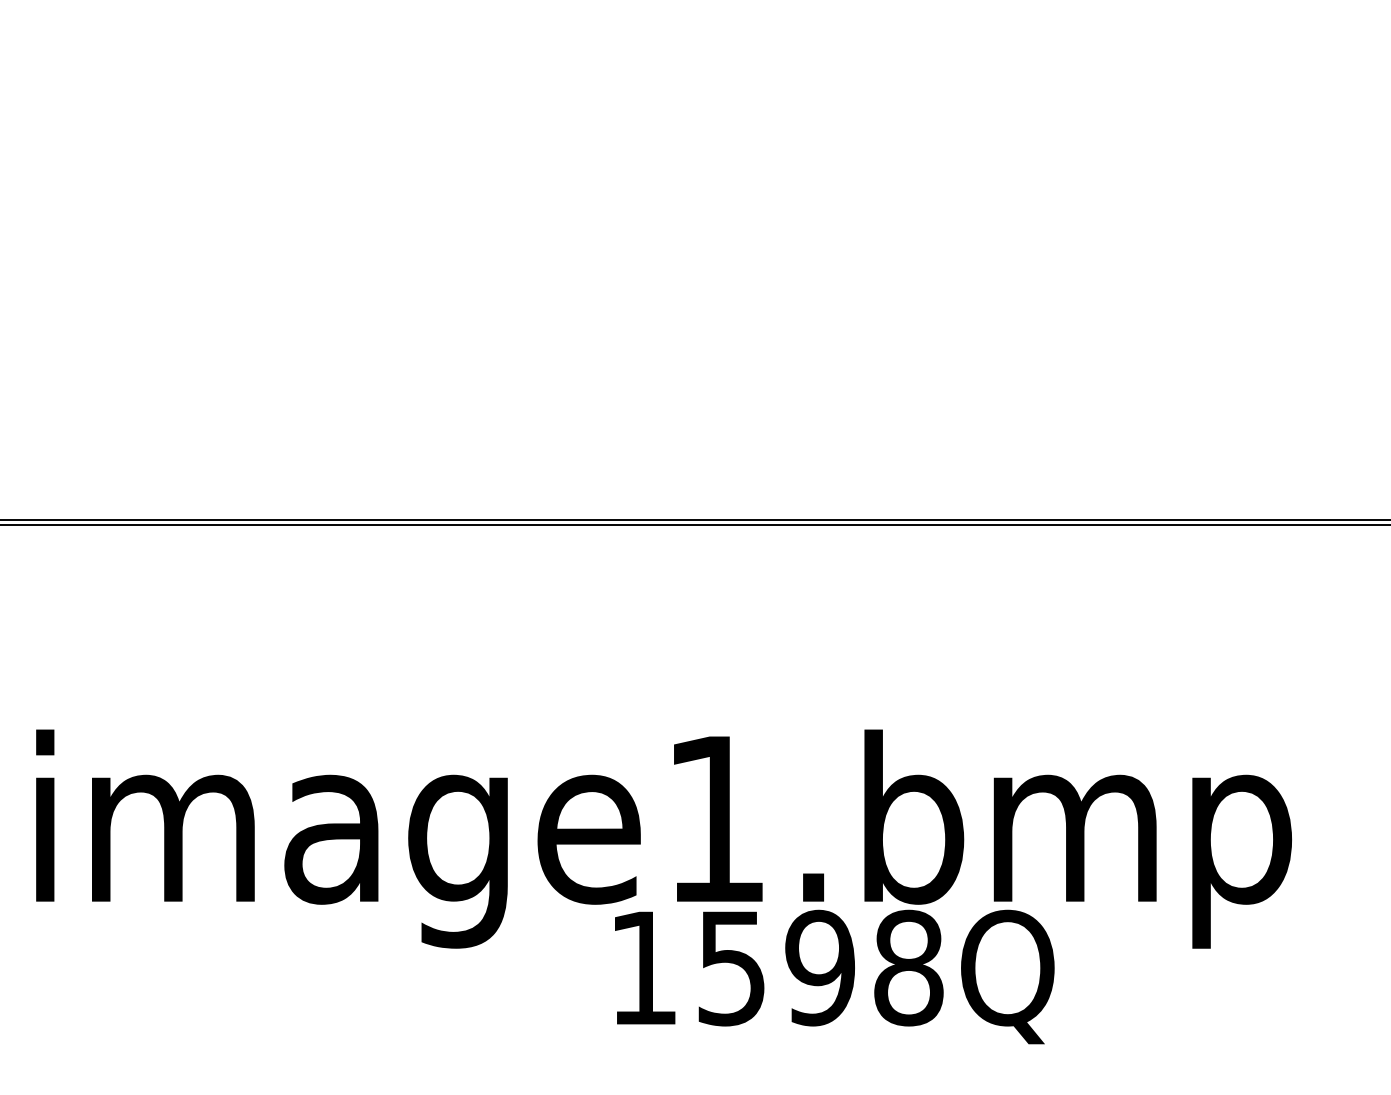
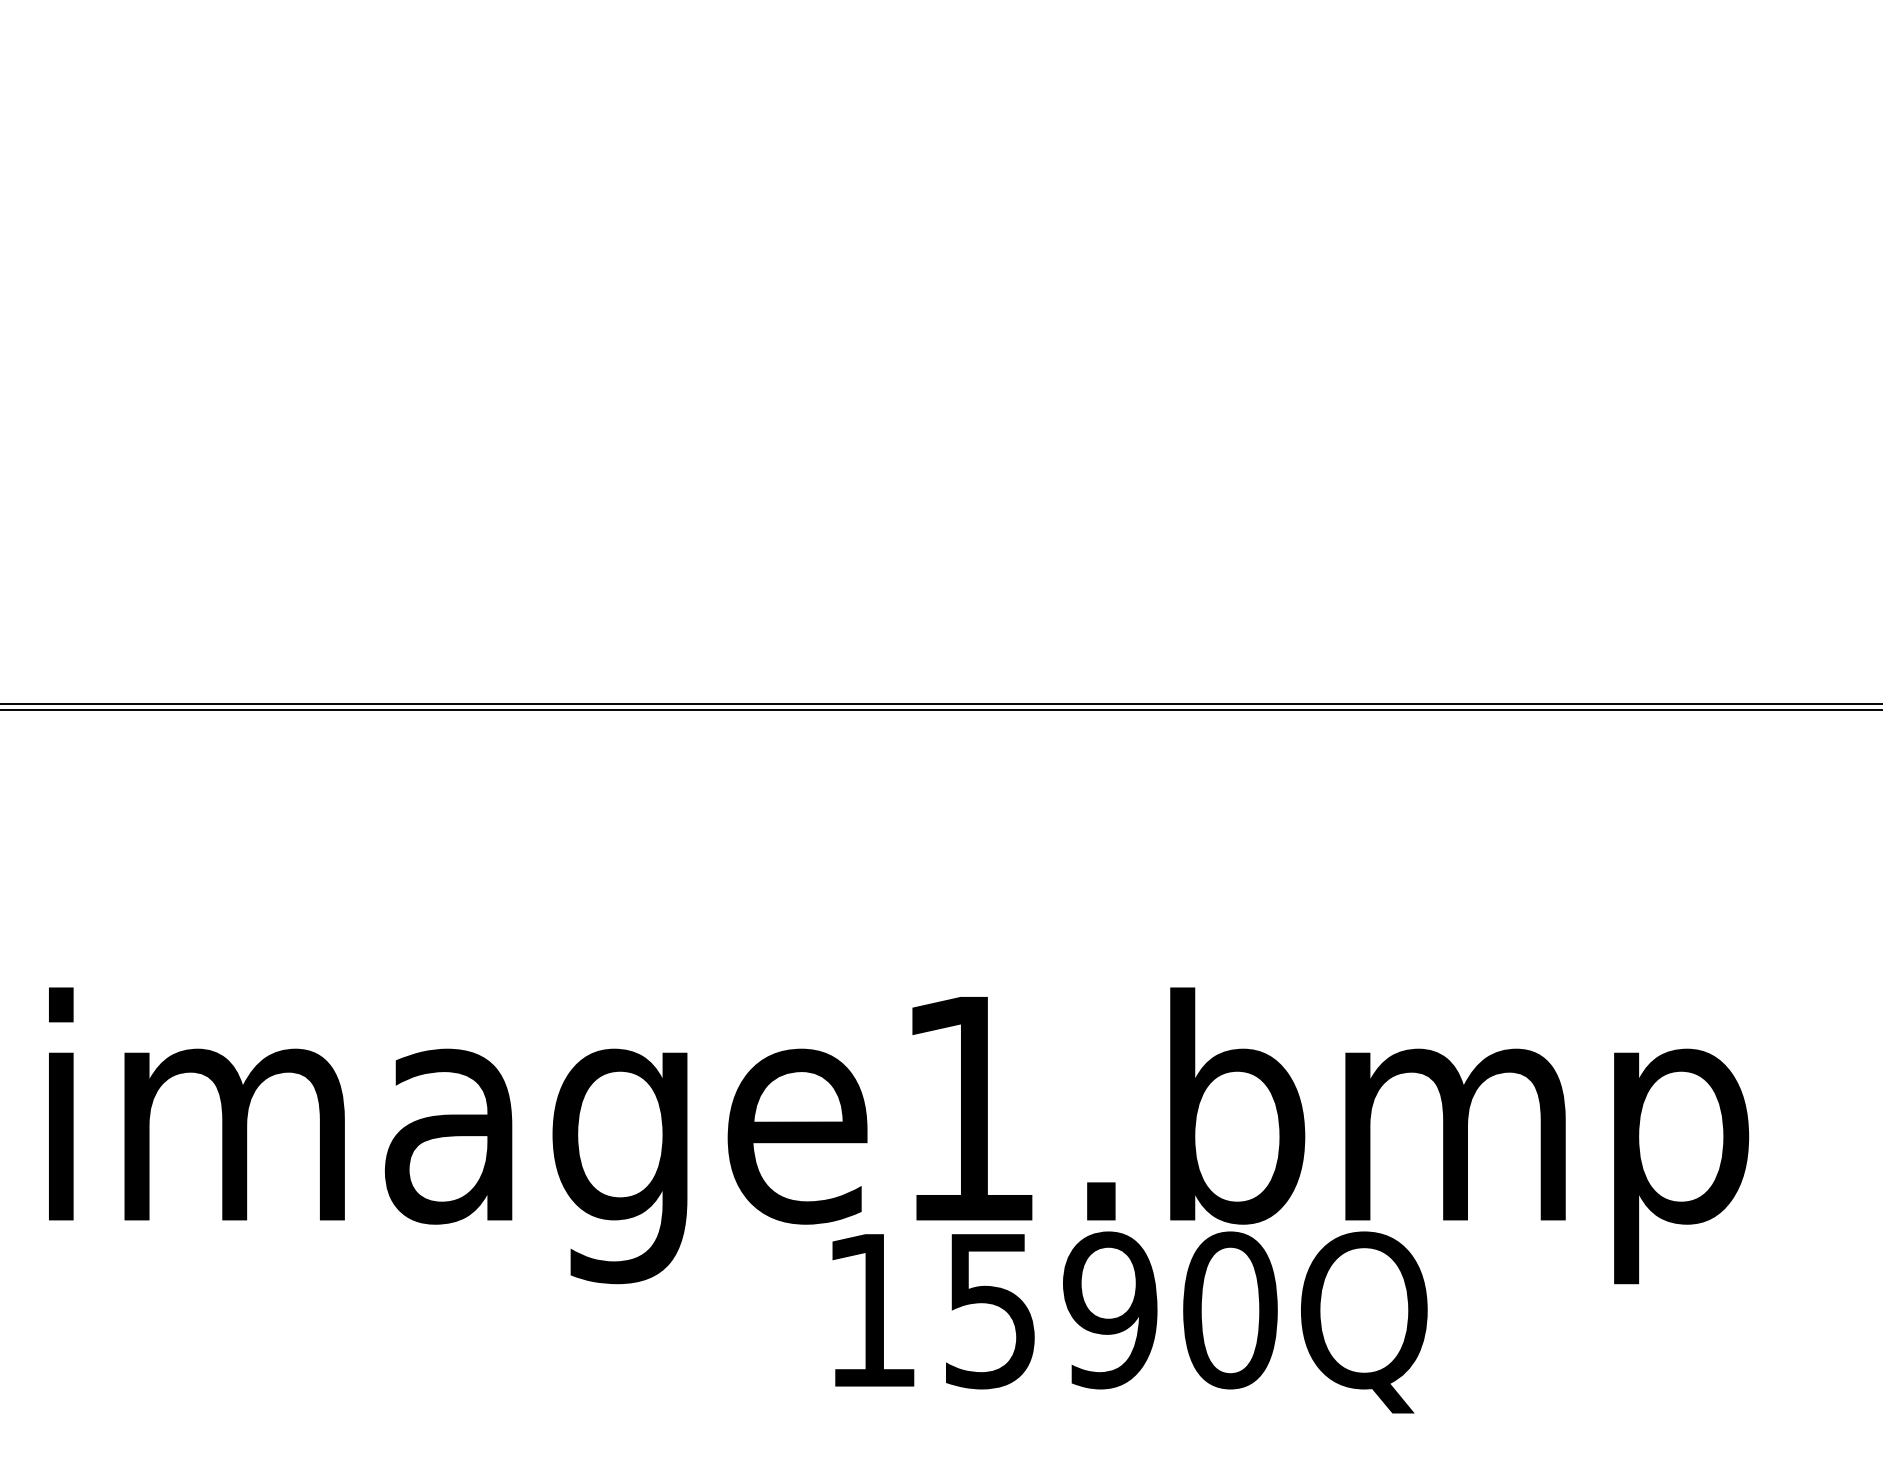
text: (908, 968) -> (1230, 1310), 1598Q -> 1590Q

